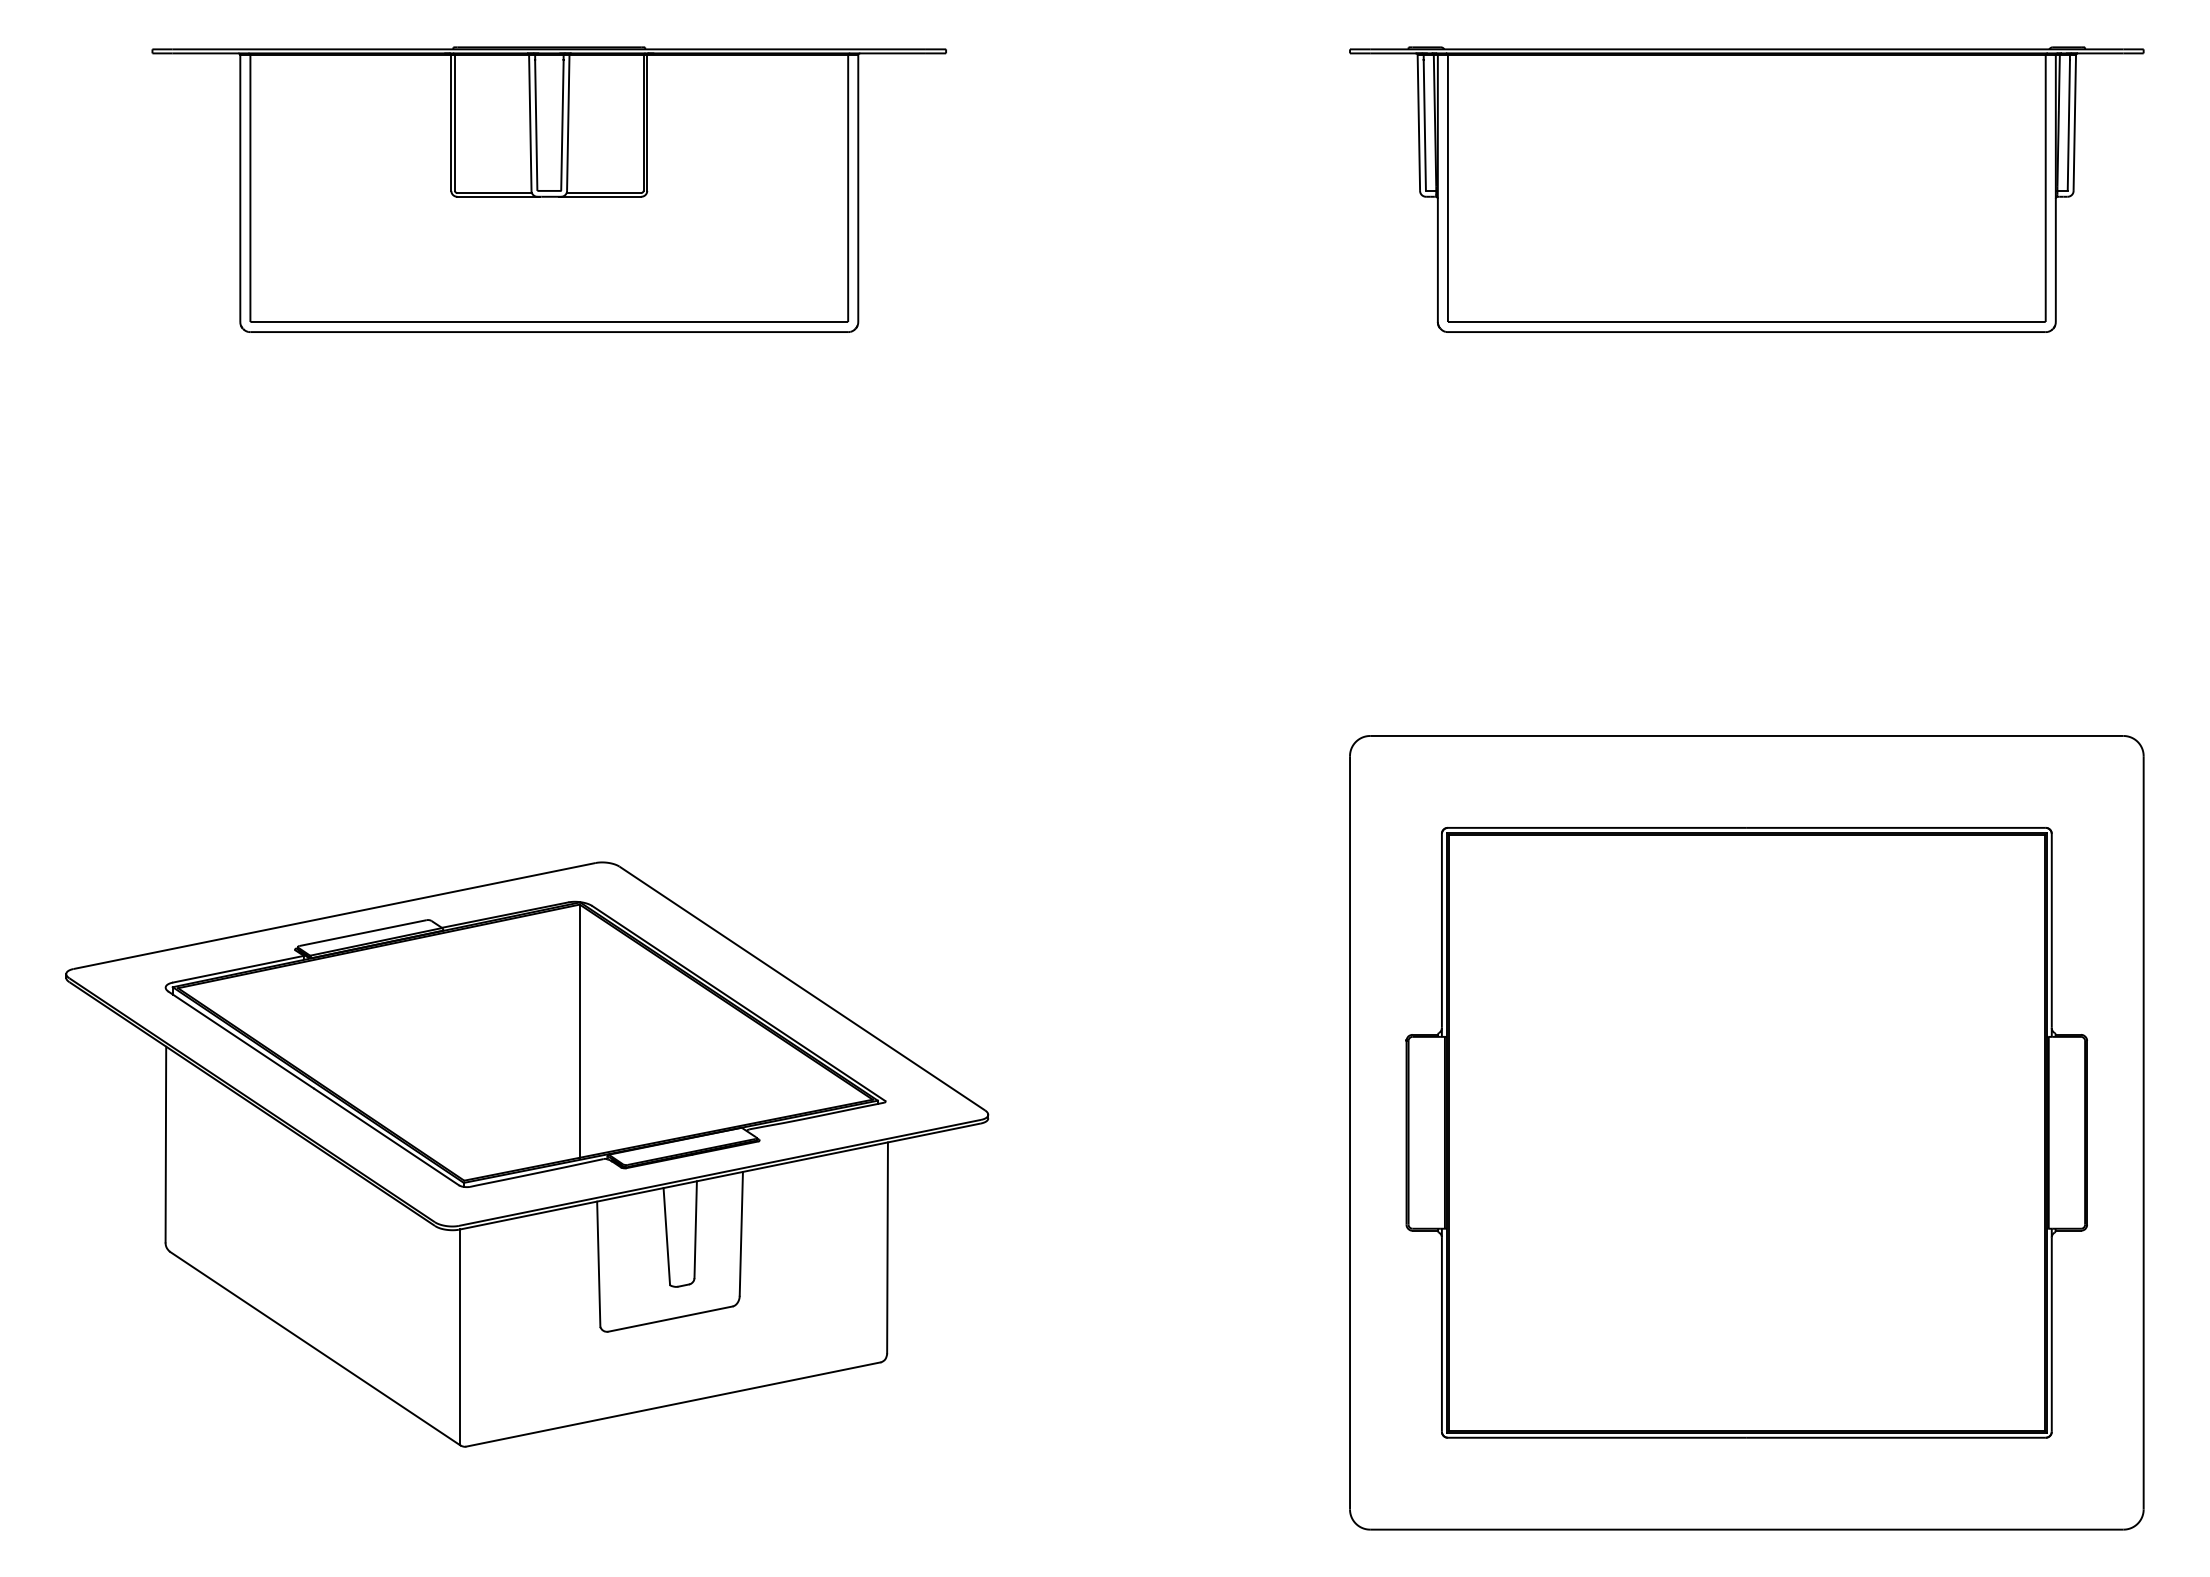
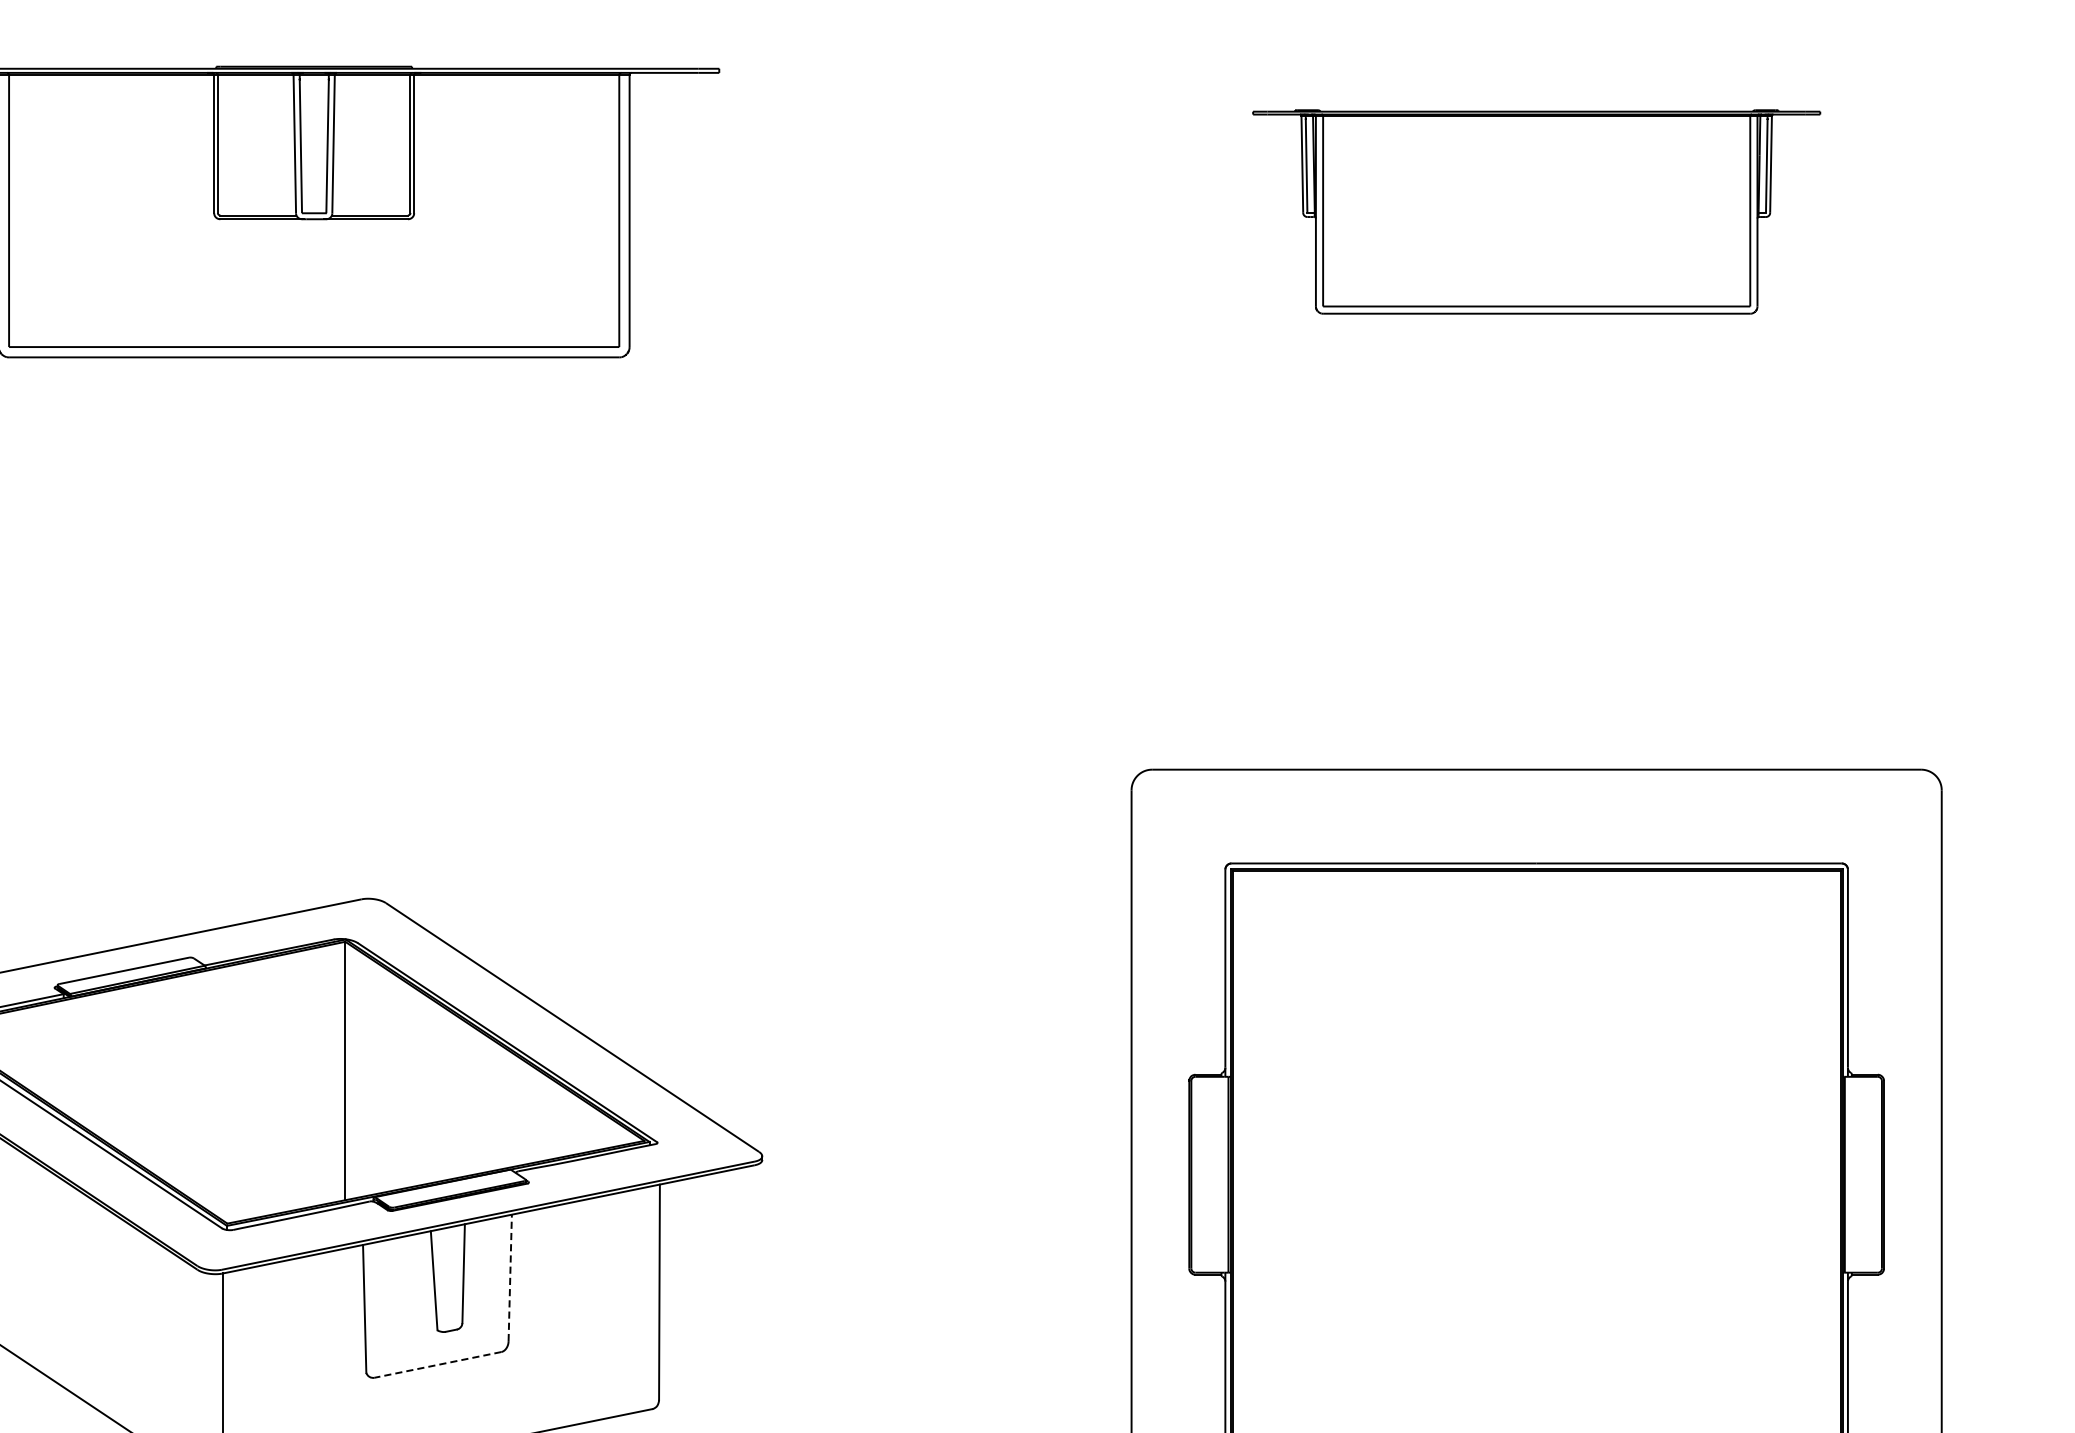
part: (1746, 189) -> (1536, 211), size x0.7
line: (741, 1233) -> (510, 1277), solid -> dashed
line: (669, 1319) -> (436, 1365), solid -> dashed

